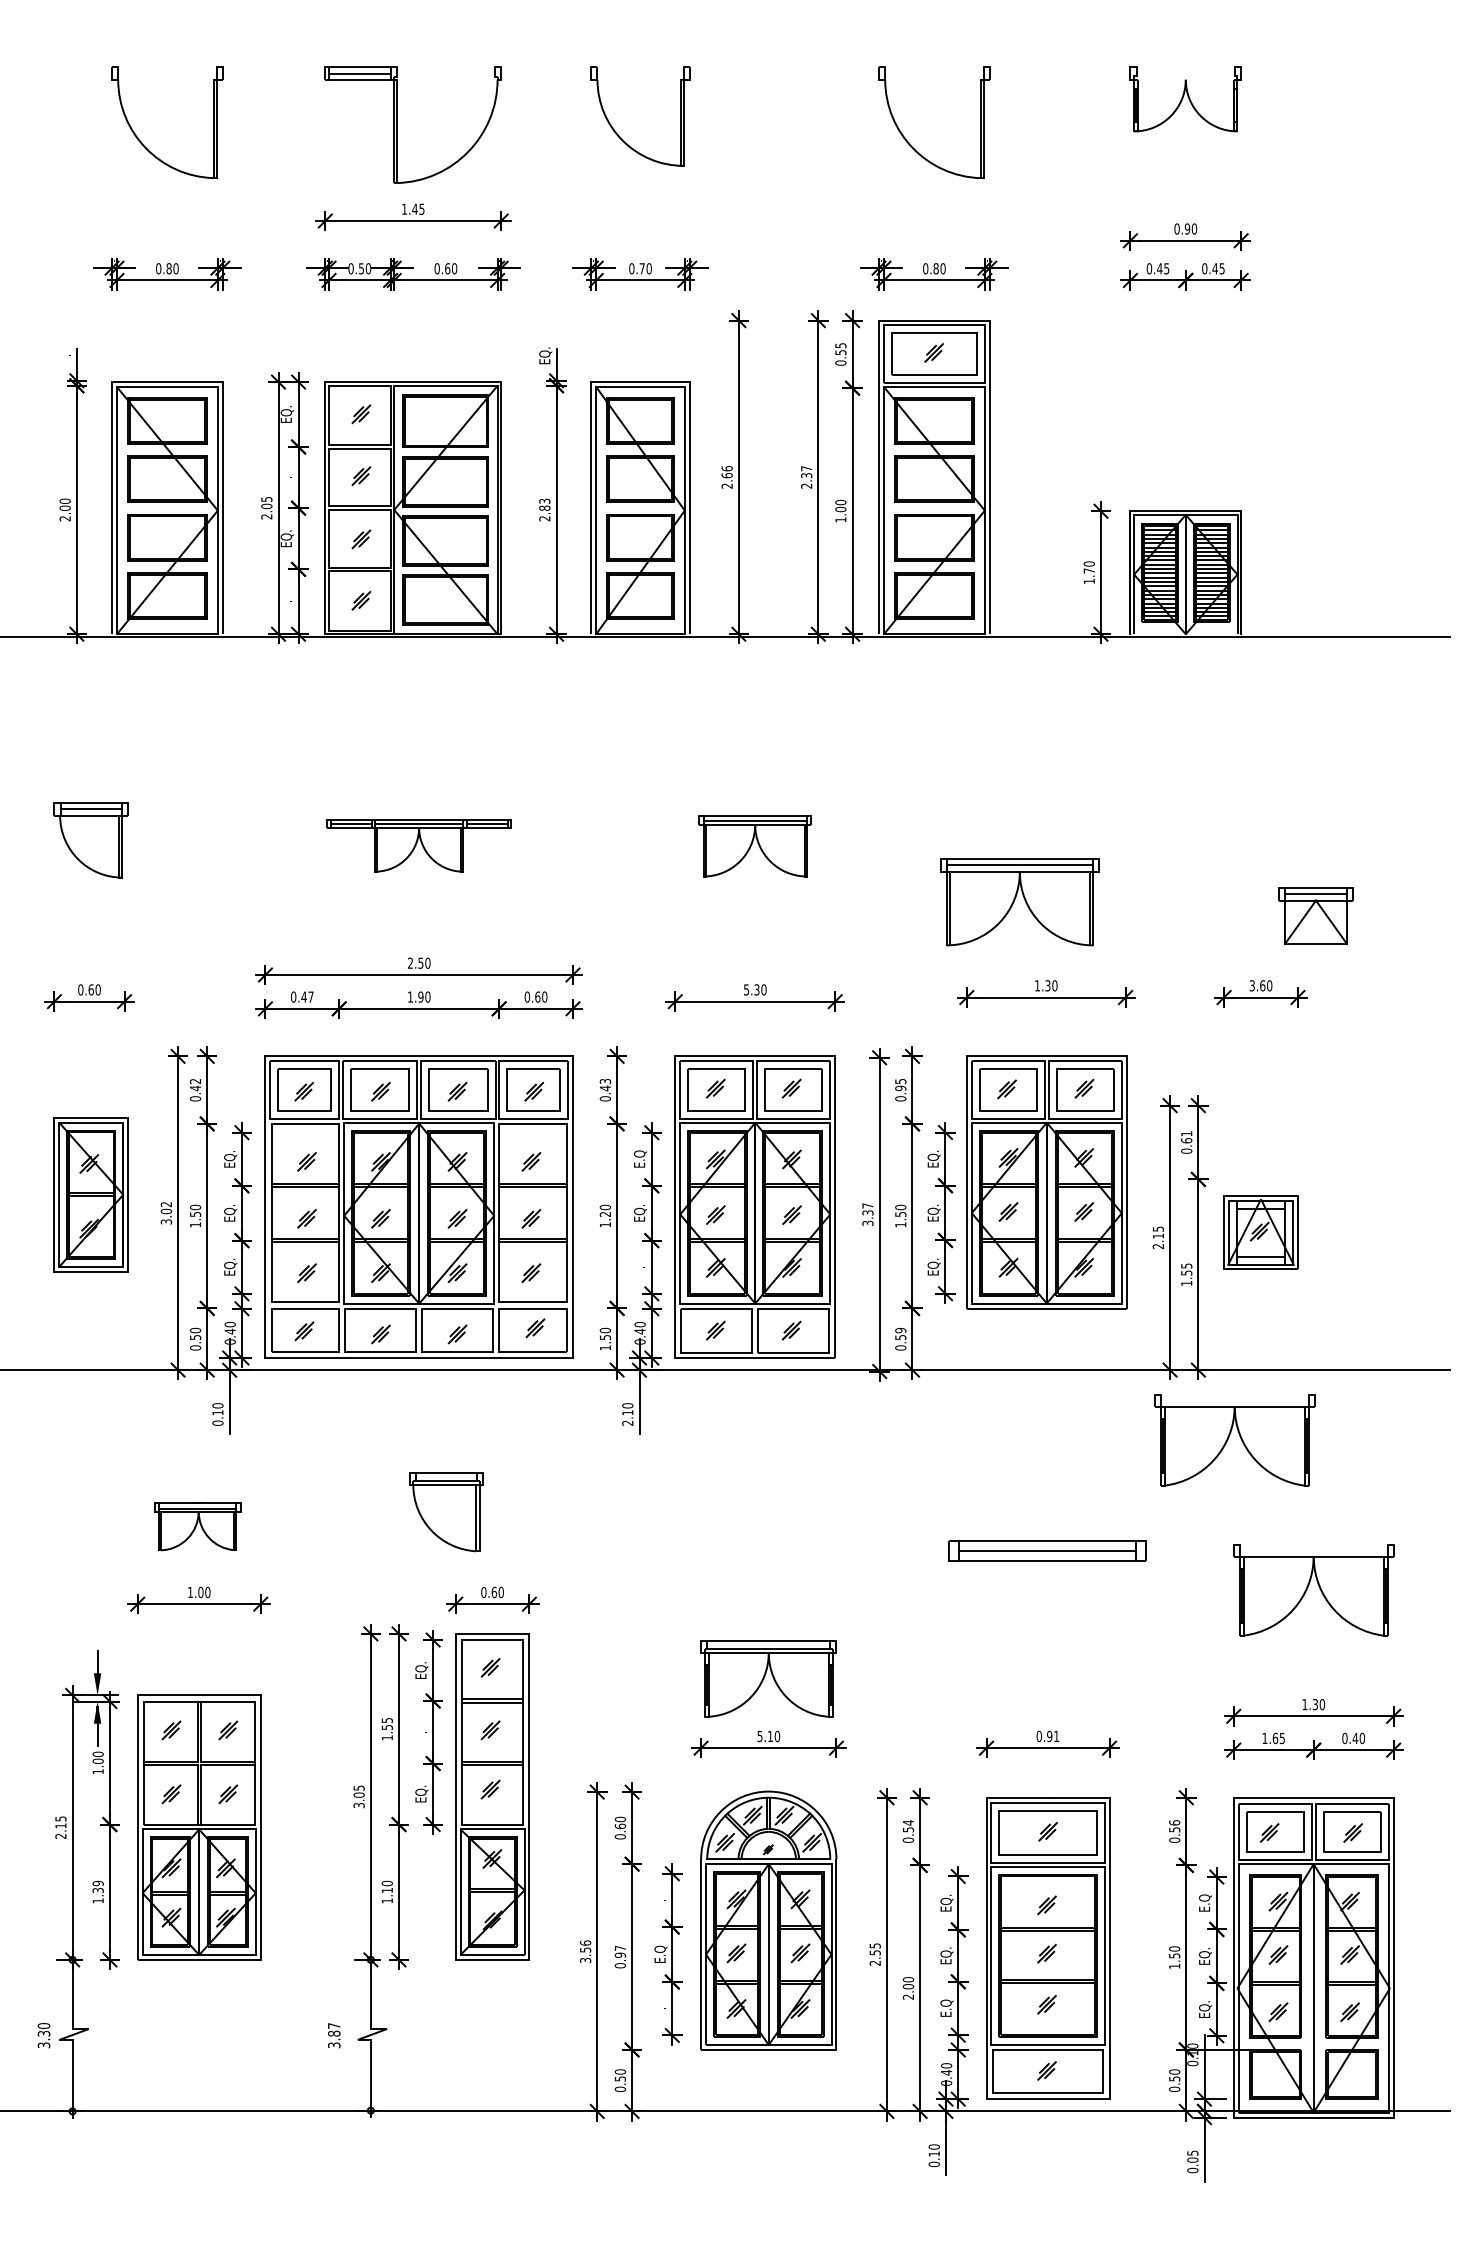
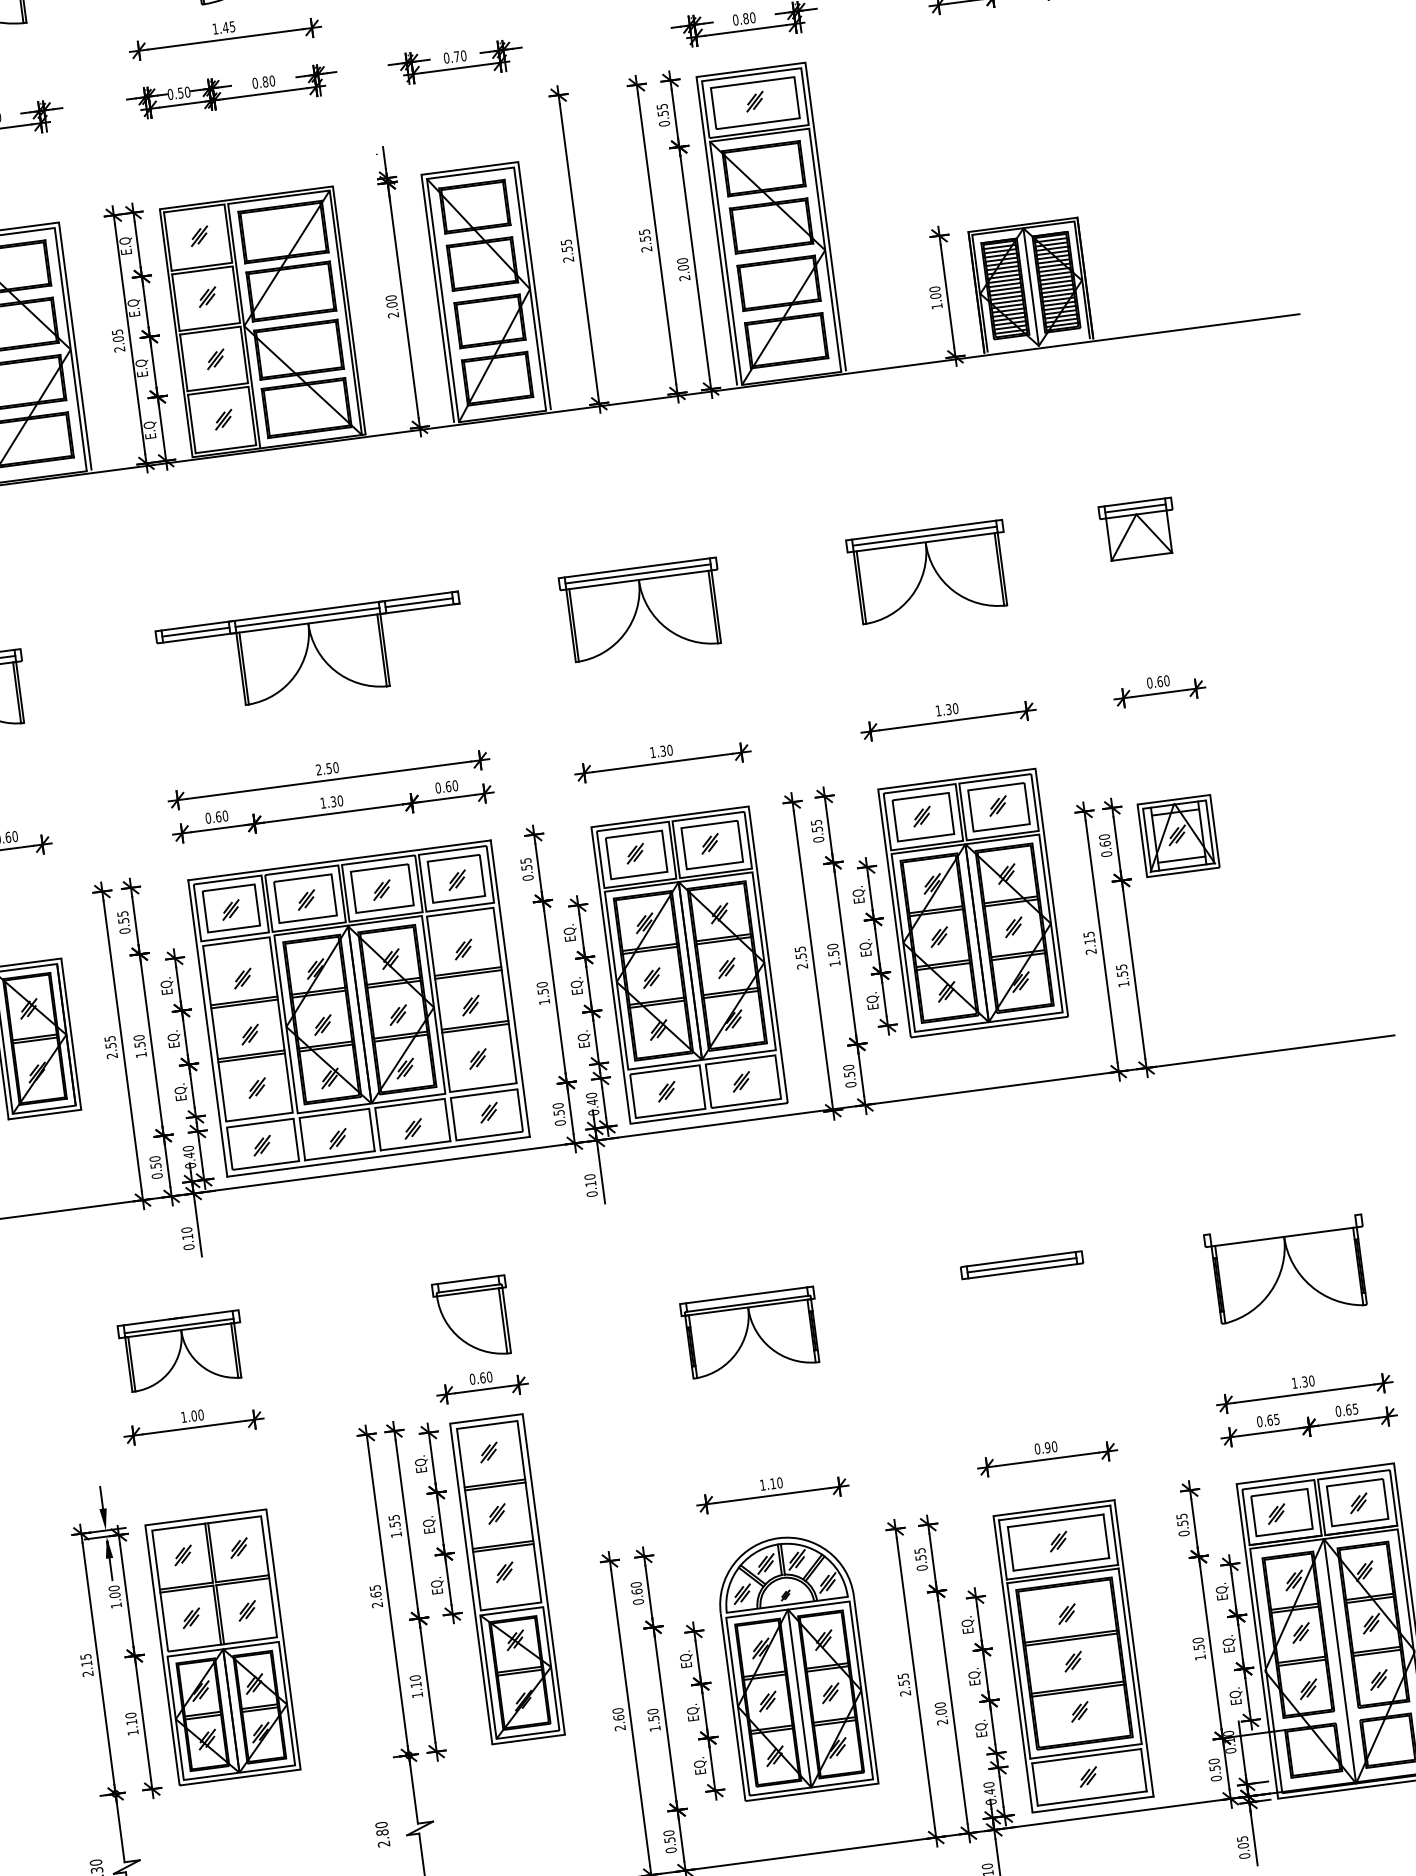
text: (447, 268) -> (265, 81), 0.60 -> 0.80
text: (545, 355) -> (372, 154), EQ. -> .
text: (286, 410) -> (125, 242), EQ. -> E.Q
text: (806, 471) -> (644, 234), 2.37 -> 2.55
text: (726, 472) -> (566, 246), 2.66 -> 2.55
text: (286, 476) -> (133, 307), . -> E.Q
text: (544, 504) -> (391, 301), 2.83 -> 2.00
text: (840, 519) -> (684, 277), 1.00 -> 2.00
text: (286, 535) -> (141, 365), EQ. -> E.Q
text: (1088, 570) -> (934, 295), 1.70 -> 1.00
text: (286, 601) -> (150, 430), . -> E.Q
part: (418, 845) -> (311, 653), size x1.67
part: (754, 846) -> (642, 610), size x1.43
part: (1019, 902) -> (929, 572), moved
part: (1315, 915) -> (1137, 529), moved
text: (1251, 985) -> (1148, 682), 3.60 -> 0.60
text: (746, 989) -> (652, 752), 5.30 -> 1.30
text: (307, 996) -> (221, 815), 0.47 -> 0.60
text: (420, 996) -> (333, 801), 1.90 -> 1.30
text: (195, 1085) -> (123, 917), 0.42 -> 0.55
text: (605, 1085) -> (526, 864), 0.43 -> 0.55
text: (900, 1088) -> (817, 829), 0.95 -> 0.55
text: (1186, 1133) -> (1104, 836), 0.61 -> 0.60
text: (639, 1155) -> (569, 929), E.Q -> EQ.
text: (166, 1213) -> (111, 1047), 3.02 -> 2.55
text: (605, 1214) -> (543, 991), 1.20 -> 1.50
text: (867, 1214) -> (800, 957), 3.37 -> 2.55
part: (1260, 1232) -> (1178, 836), moved
text: (639, 1267) -> (583, 1039), . -> EQ.
text: (900, 1330) -> (848, 1067), 0.59 -> 0.50
text: (605, 1347) -> (560, 1122), 1.50 -> 0.50
text: (627, 1422) -> (591, 1193), 2.10 -> 0.10
part: (1234, 1440) -> (1191, 1132), removed
part: (446, 1512) -> (473, 1319), moved
part: (197, 1526) -> (182, 1351), size x1.43
part: (1048, 1550) -> (1022, 1264), size x0.62
part: (768, 1678) -> (751, 1332), moved
text: (421, 1732) -> (429, 1525), . -> EQ.
text: (759, 1736) -> (762, 1485), 5.10 -> 1.10
text: (1056, 1736) -> (1054, 1446), 0.91 -> 0.90
text: (1264, 1738) -> (1259, 1421), 1.65 -> 0.65
text: (1358, 1738) -> (1351, 1409), 0.40 -> 0.65
text: (358, 1800) -> (376, 1600), 3.05 -> 2.65
text: (908, 1822) -> (920, 1550), 0.54 -> 0.55
text: (1174, 1822) -> (1181, 1516), 0.56 -> 0.55
text: (97, 1887) -> (130, 1719), 1.39 -> 1.10
text: (1204, 1899) -> (1221, 1587), E.Q -> EQ.
text: (660, 1900) -> (686, 1659), . -> EQ.
text: (660, 1950) -> (692, 1708), E.Q -> EQ.
text: (585, 1951) -> (618, 1719), 3.56 -> 2.60
text: (620, 1956) -> (654, 1719), 0.97 -> 1.50
text: (946, 2004) -> (980, 1724), E.Q -> EQ.
text: (660, 2008) -> (700, 1765), . -> EQ.
text: (334, 2035) -> (382, 1834), 3.87 -> 2.80

